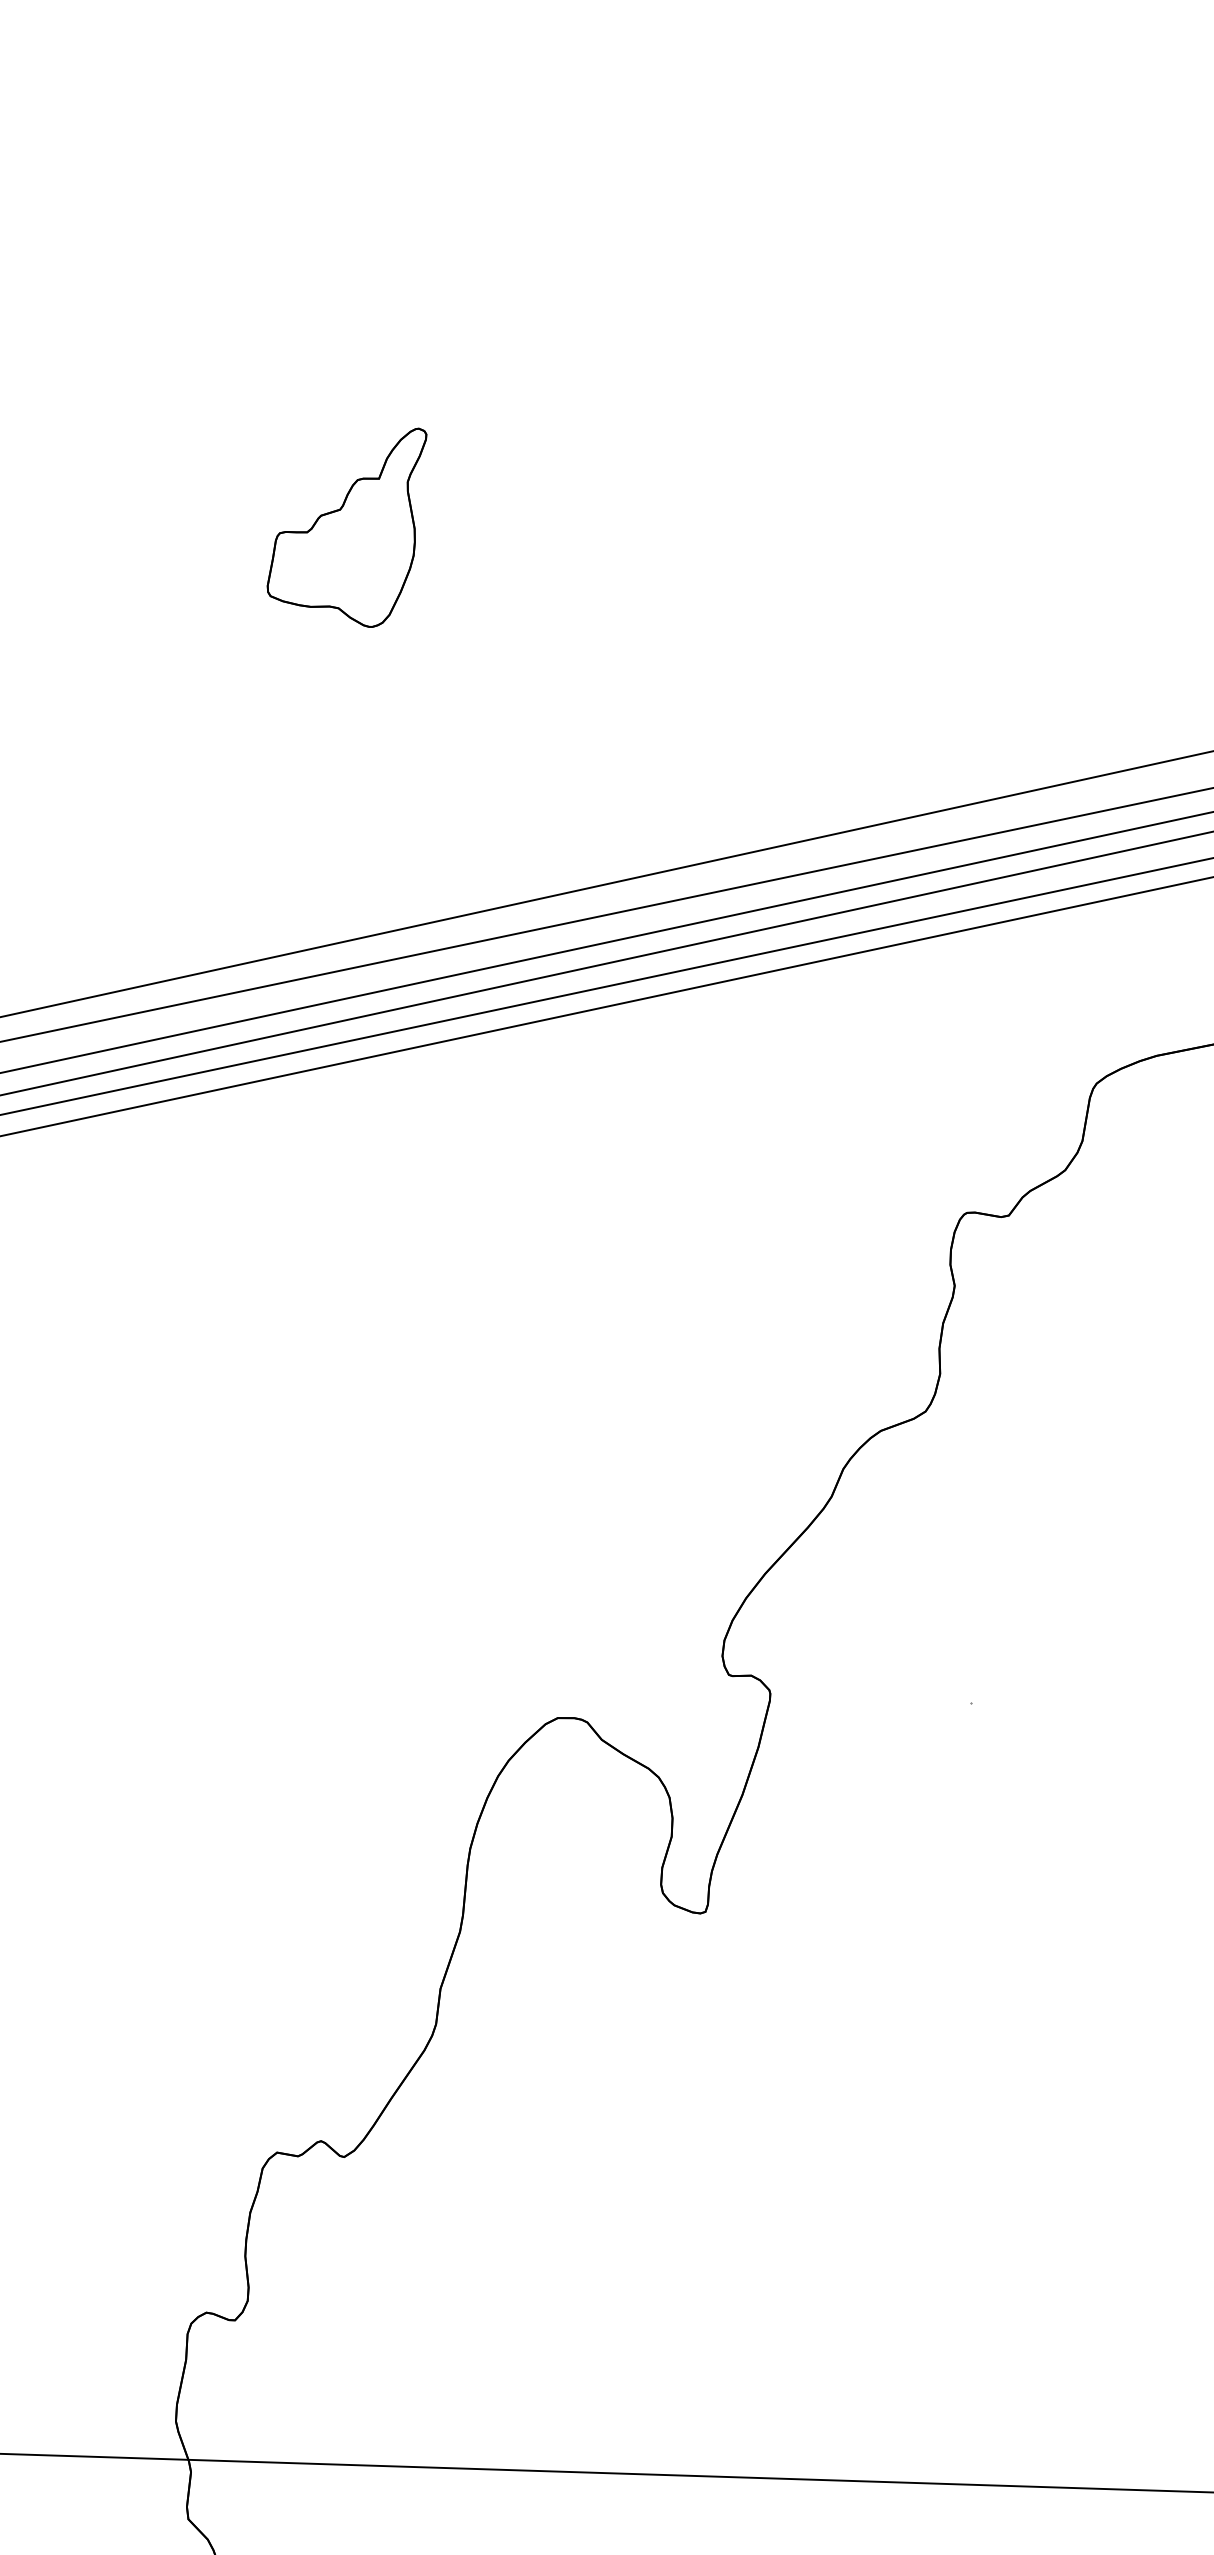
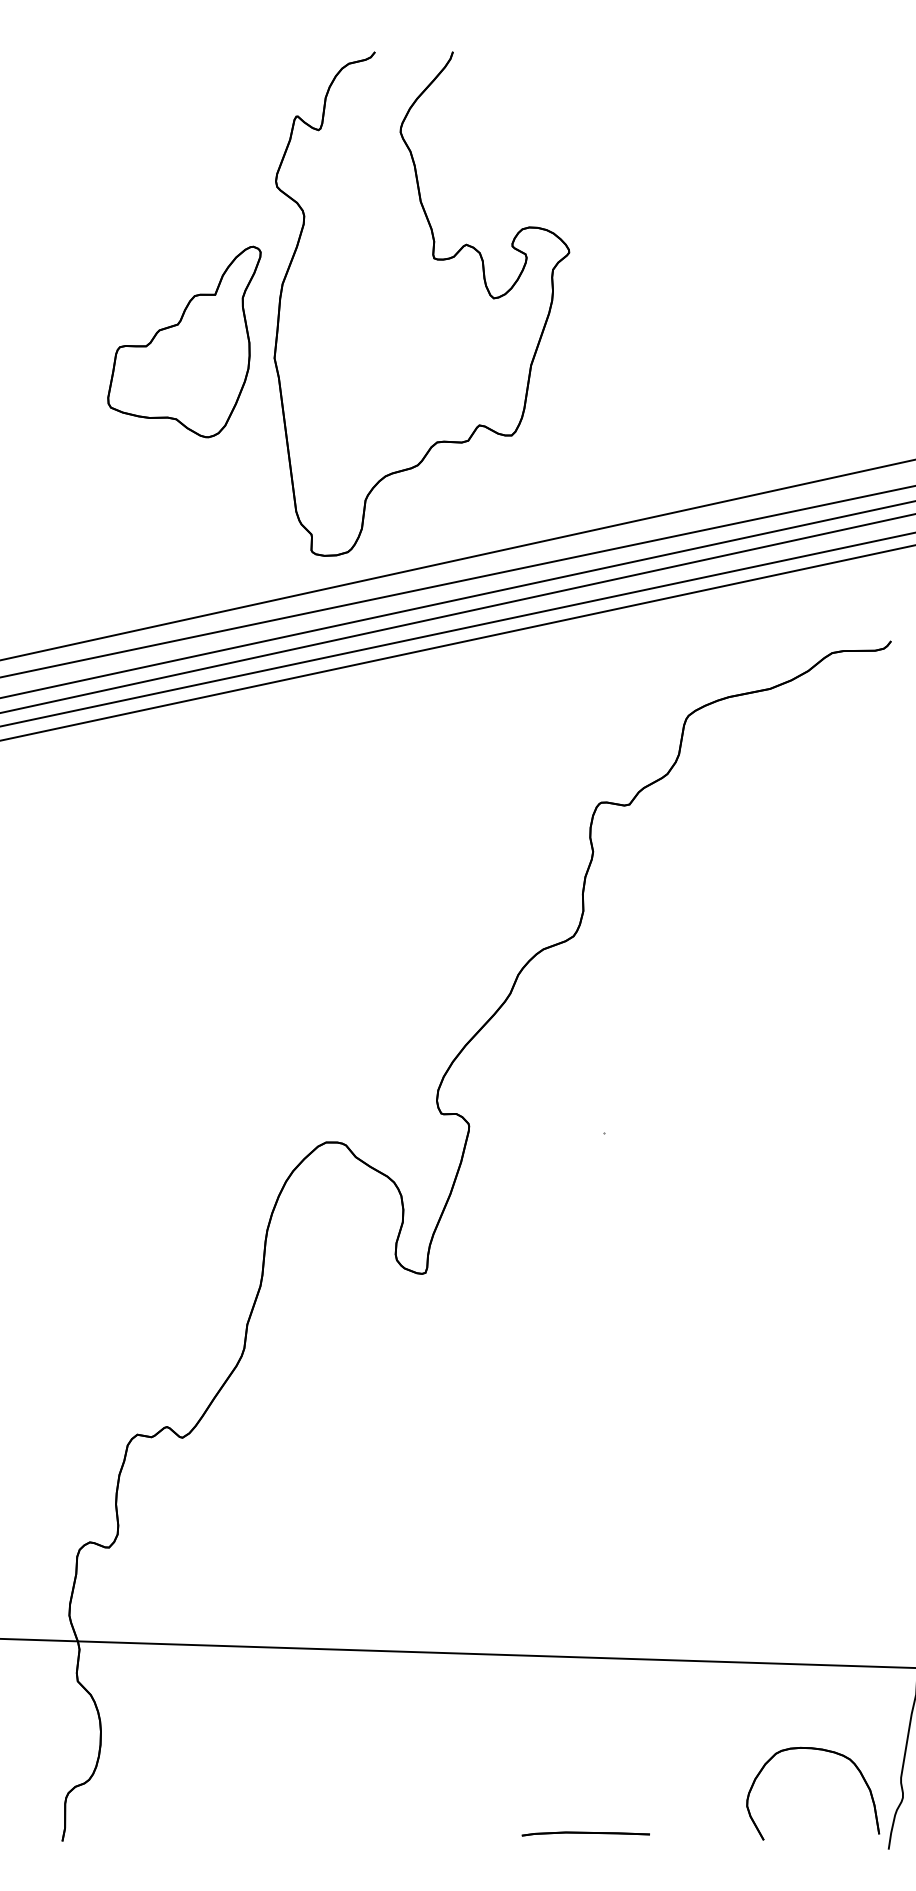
part: (721, 406) -> (436, 260), added
part: (347, 527) -> (184, 341), size x1.43

